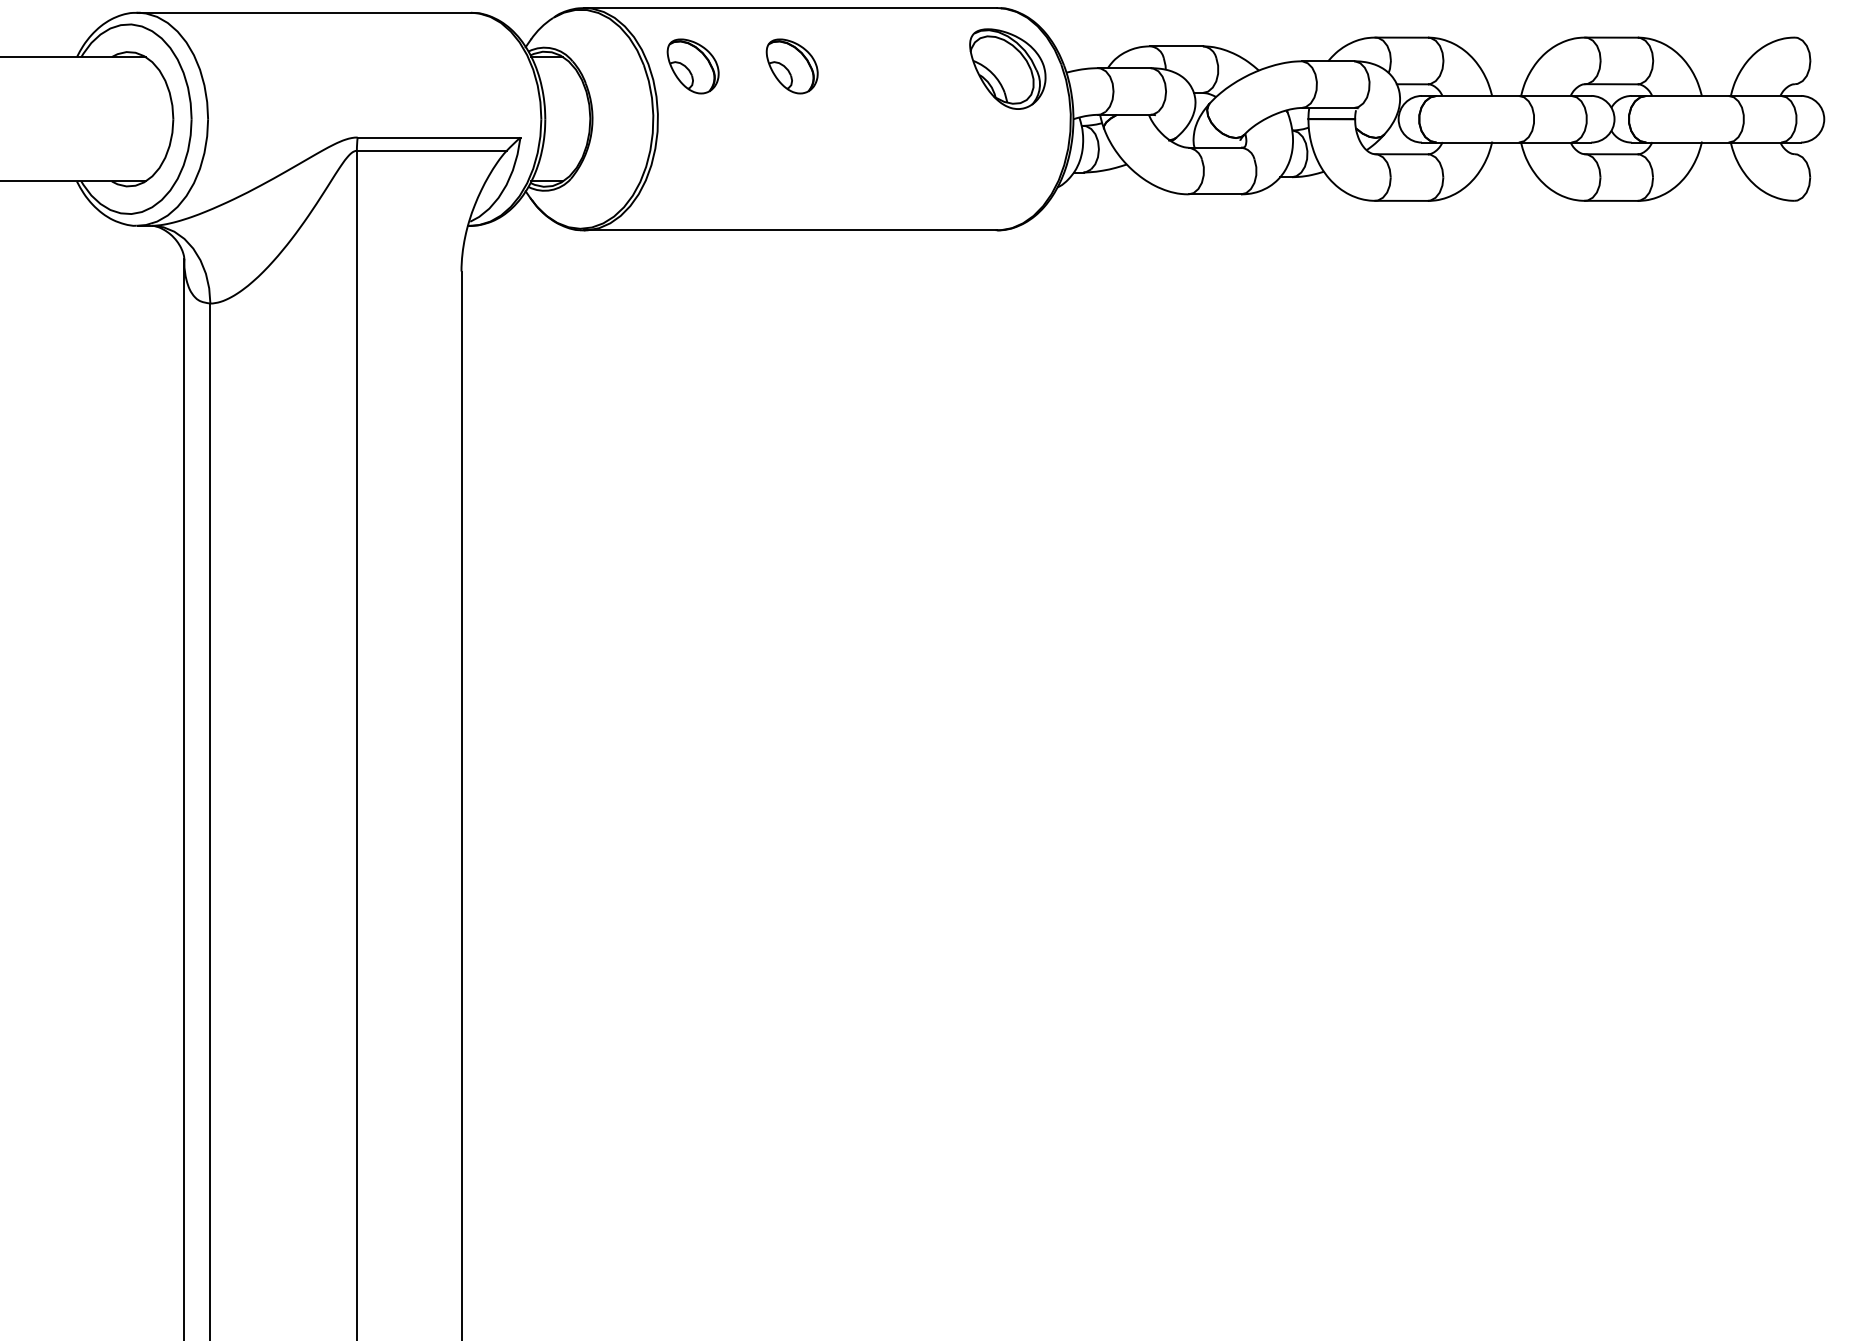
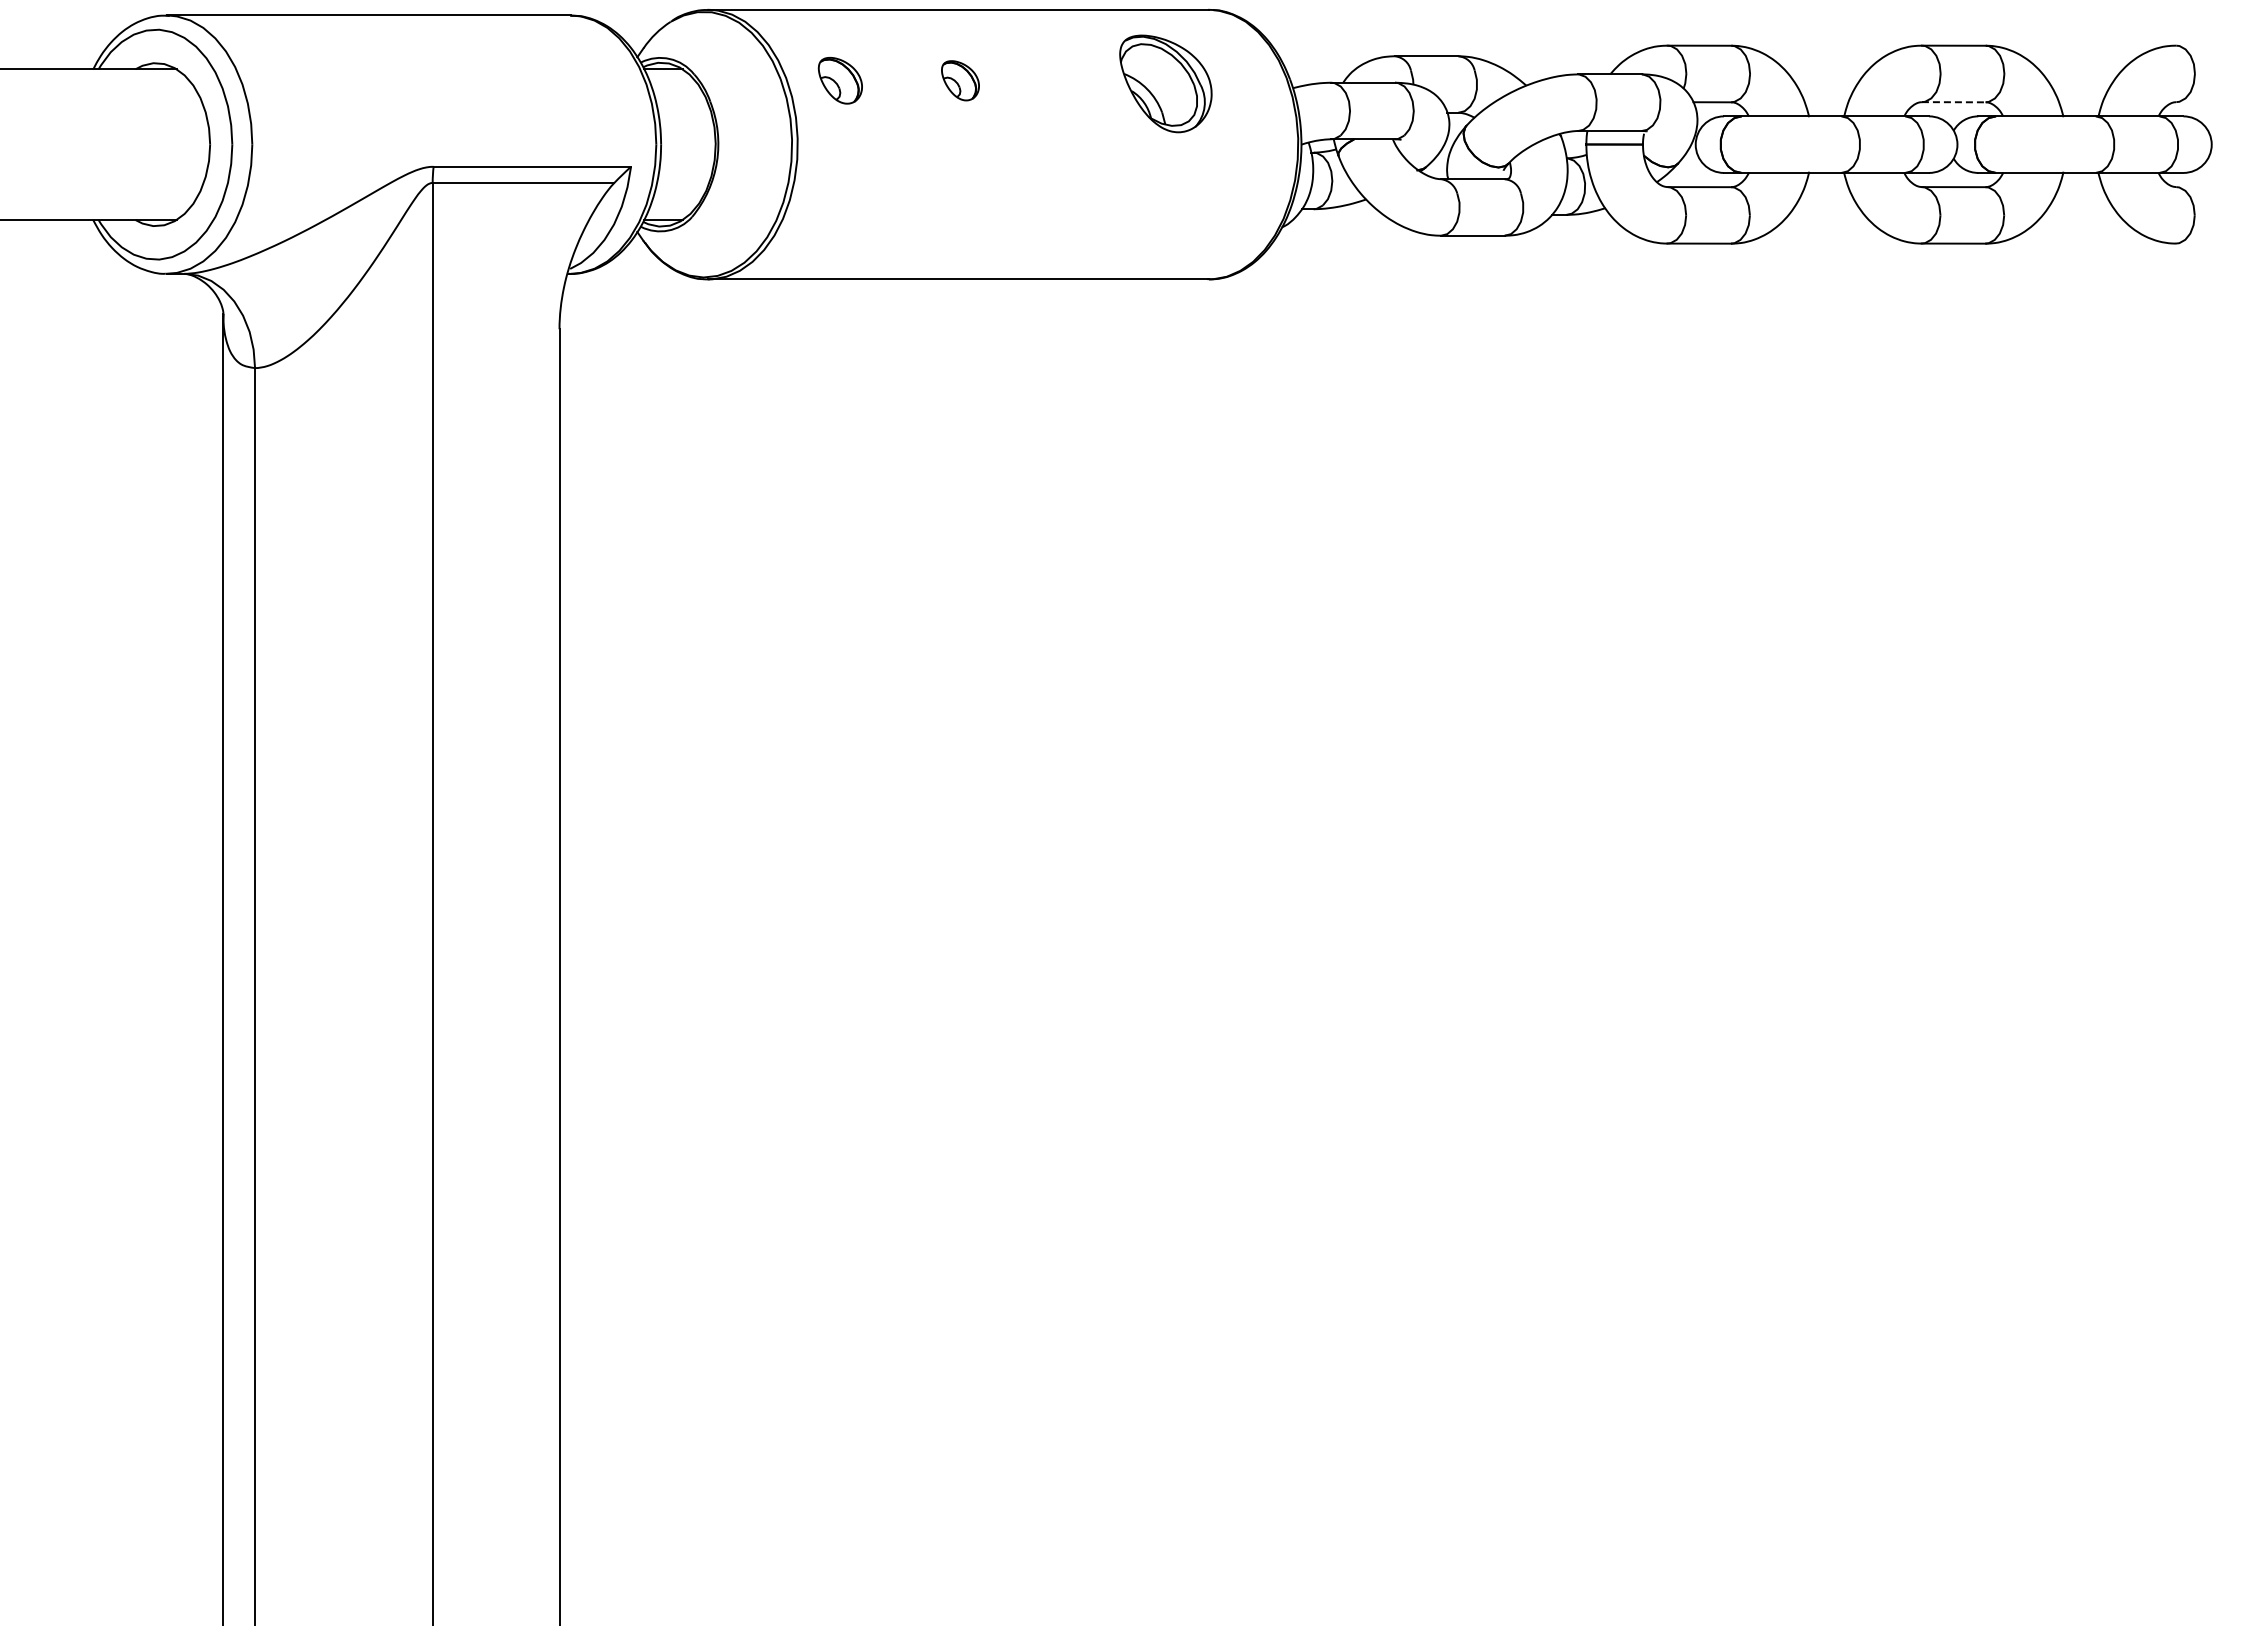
part: (693, 66) -> (840, 80), size x0.7
part: (792, 66) -> (960, 80), size x0.6
part: (1007, 68) -> (1165, 83), moved
line: (1611, 84) -> (1953, 102), solid -> dashed

